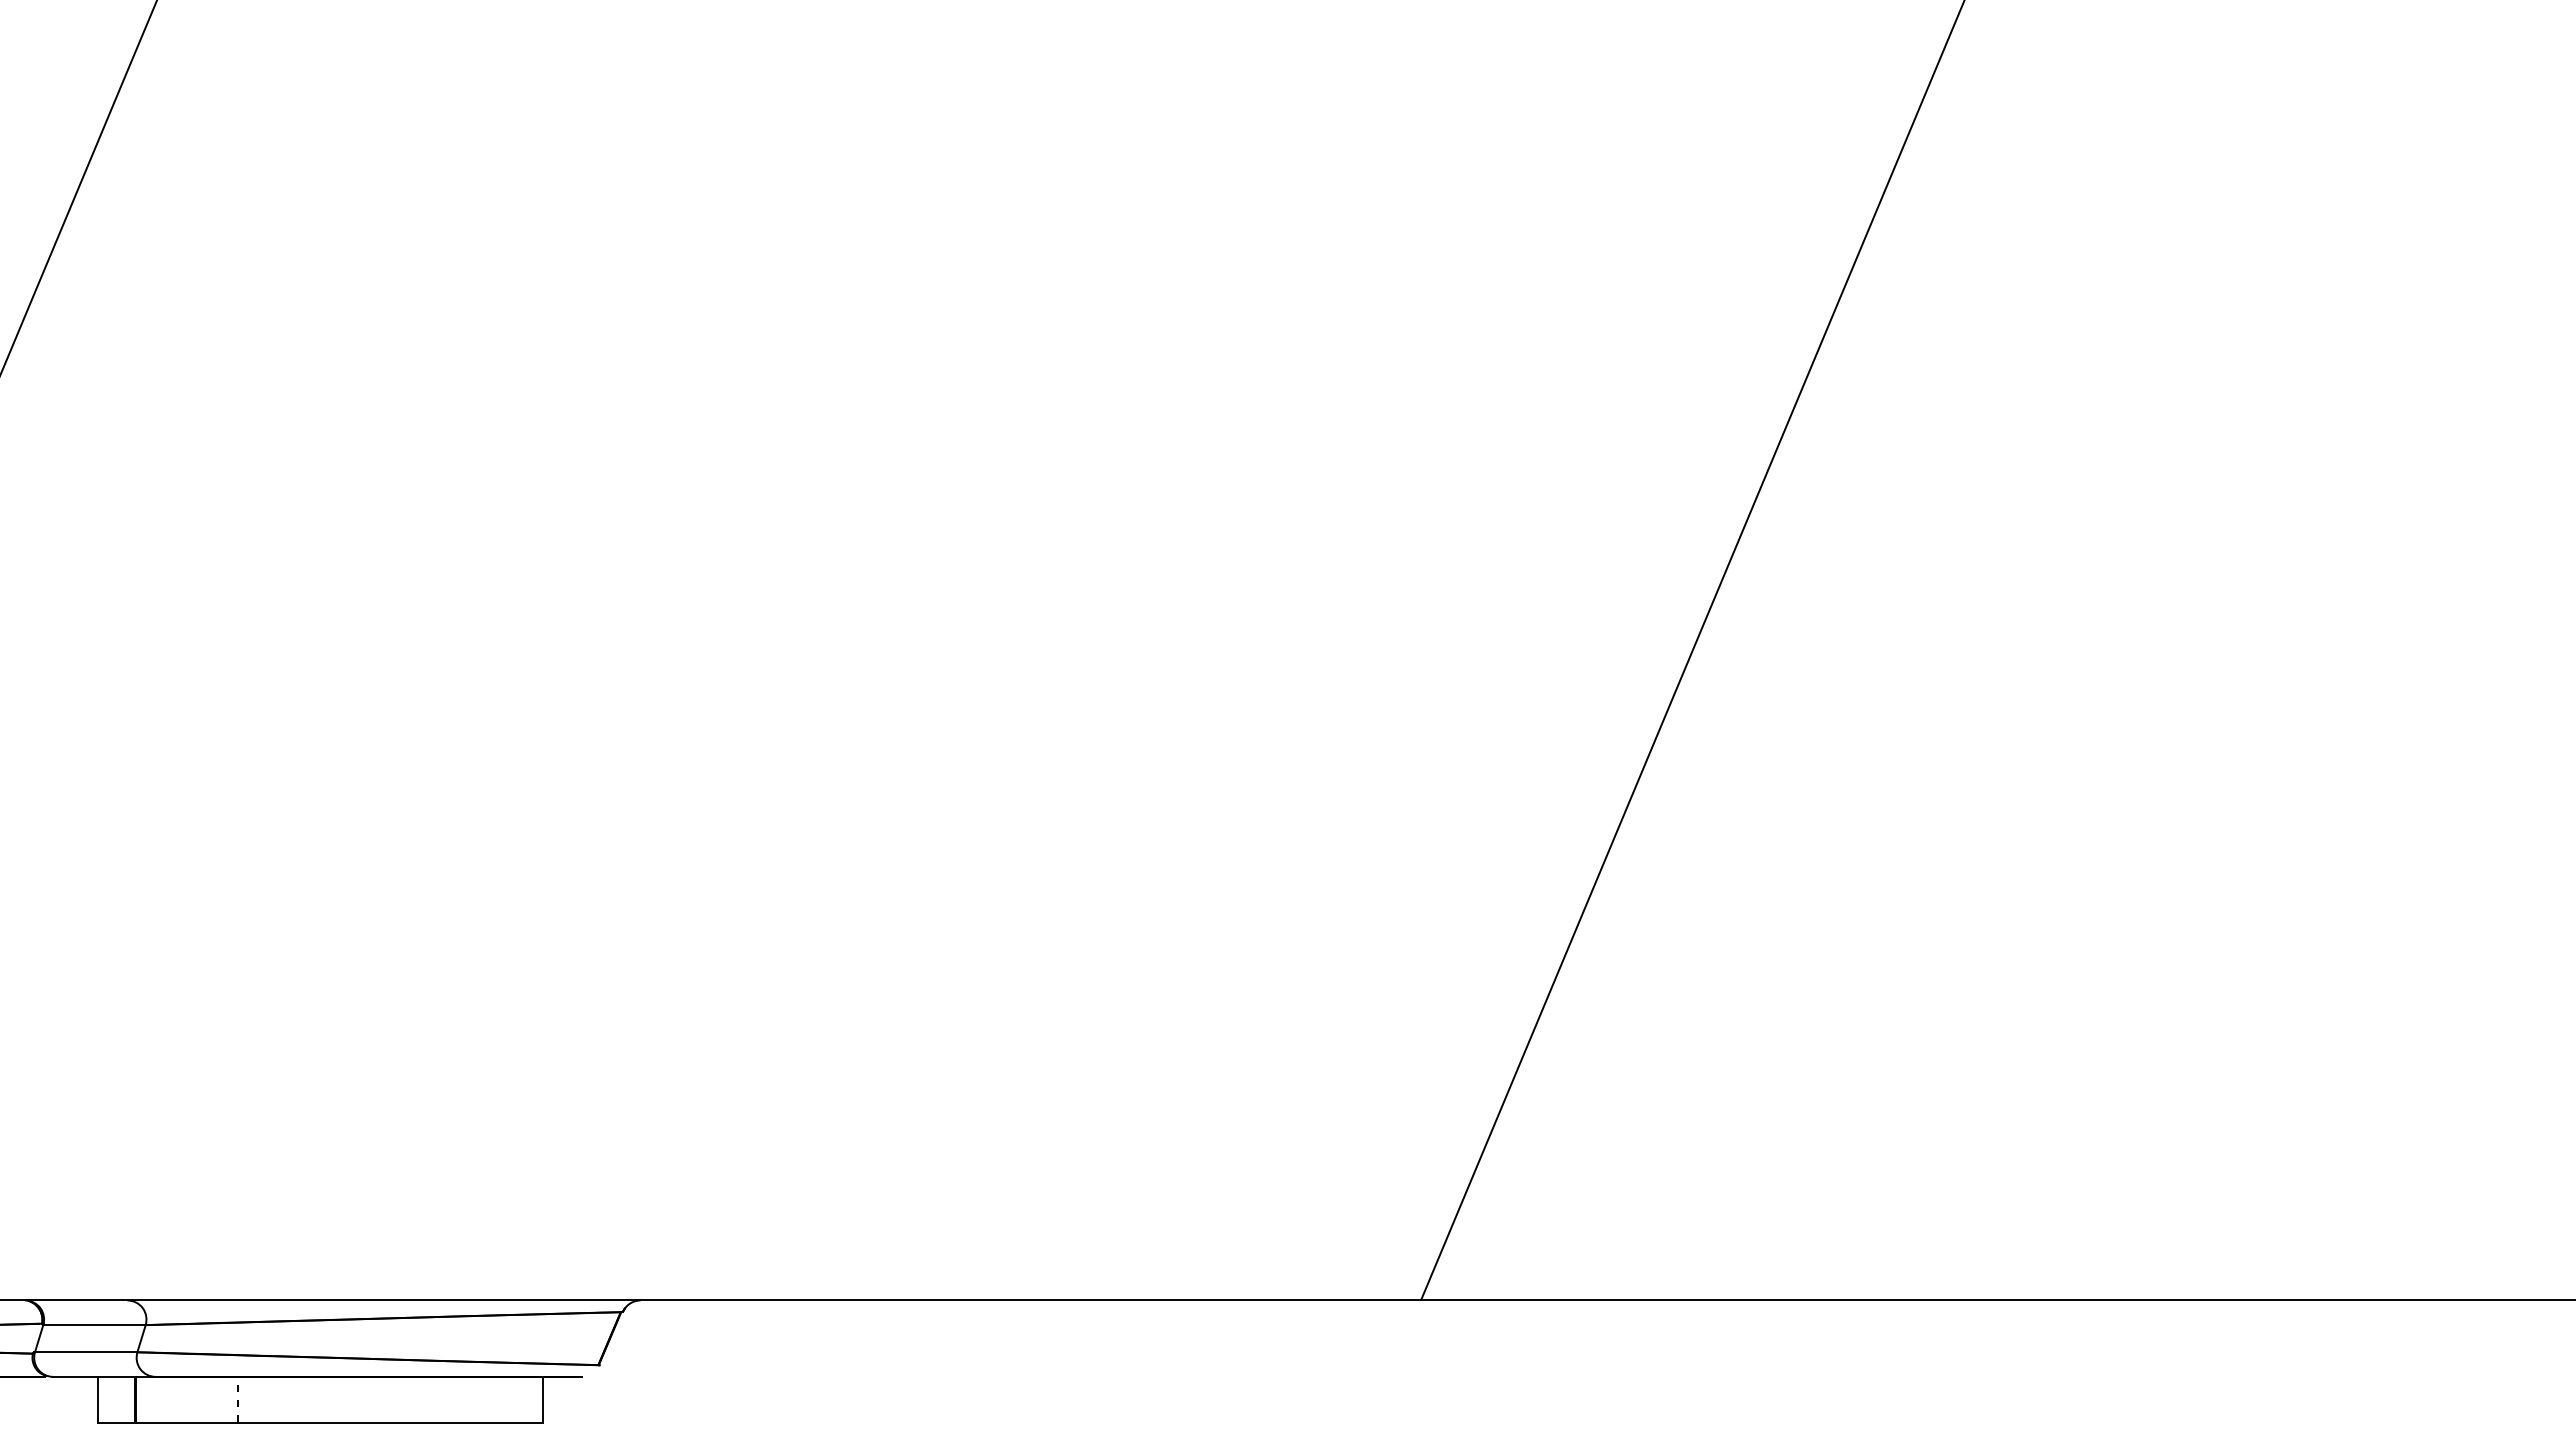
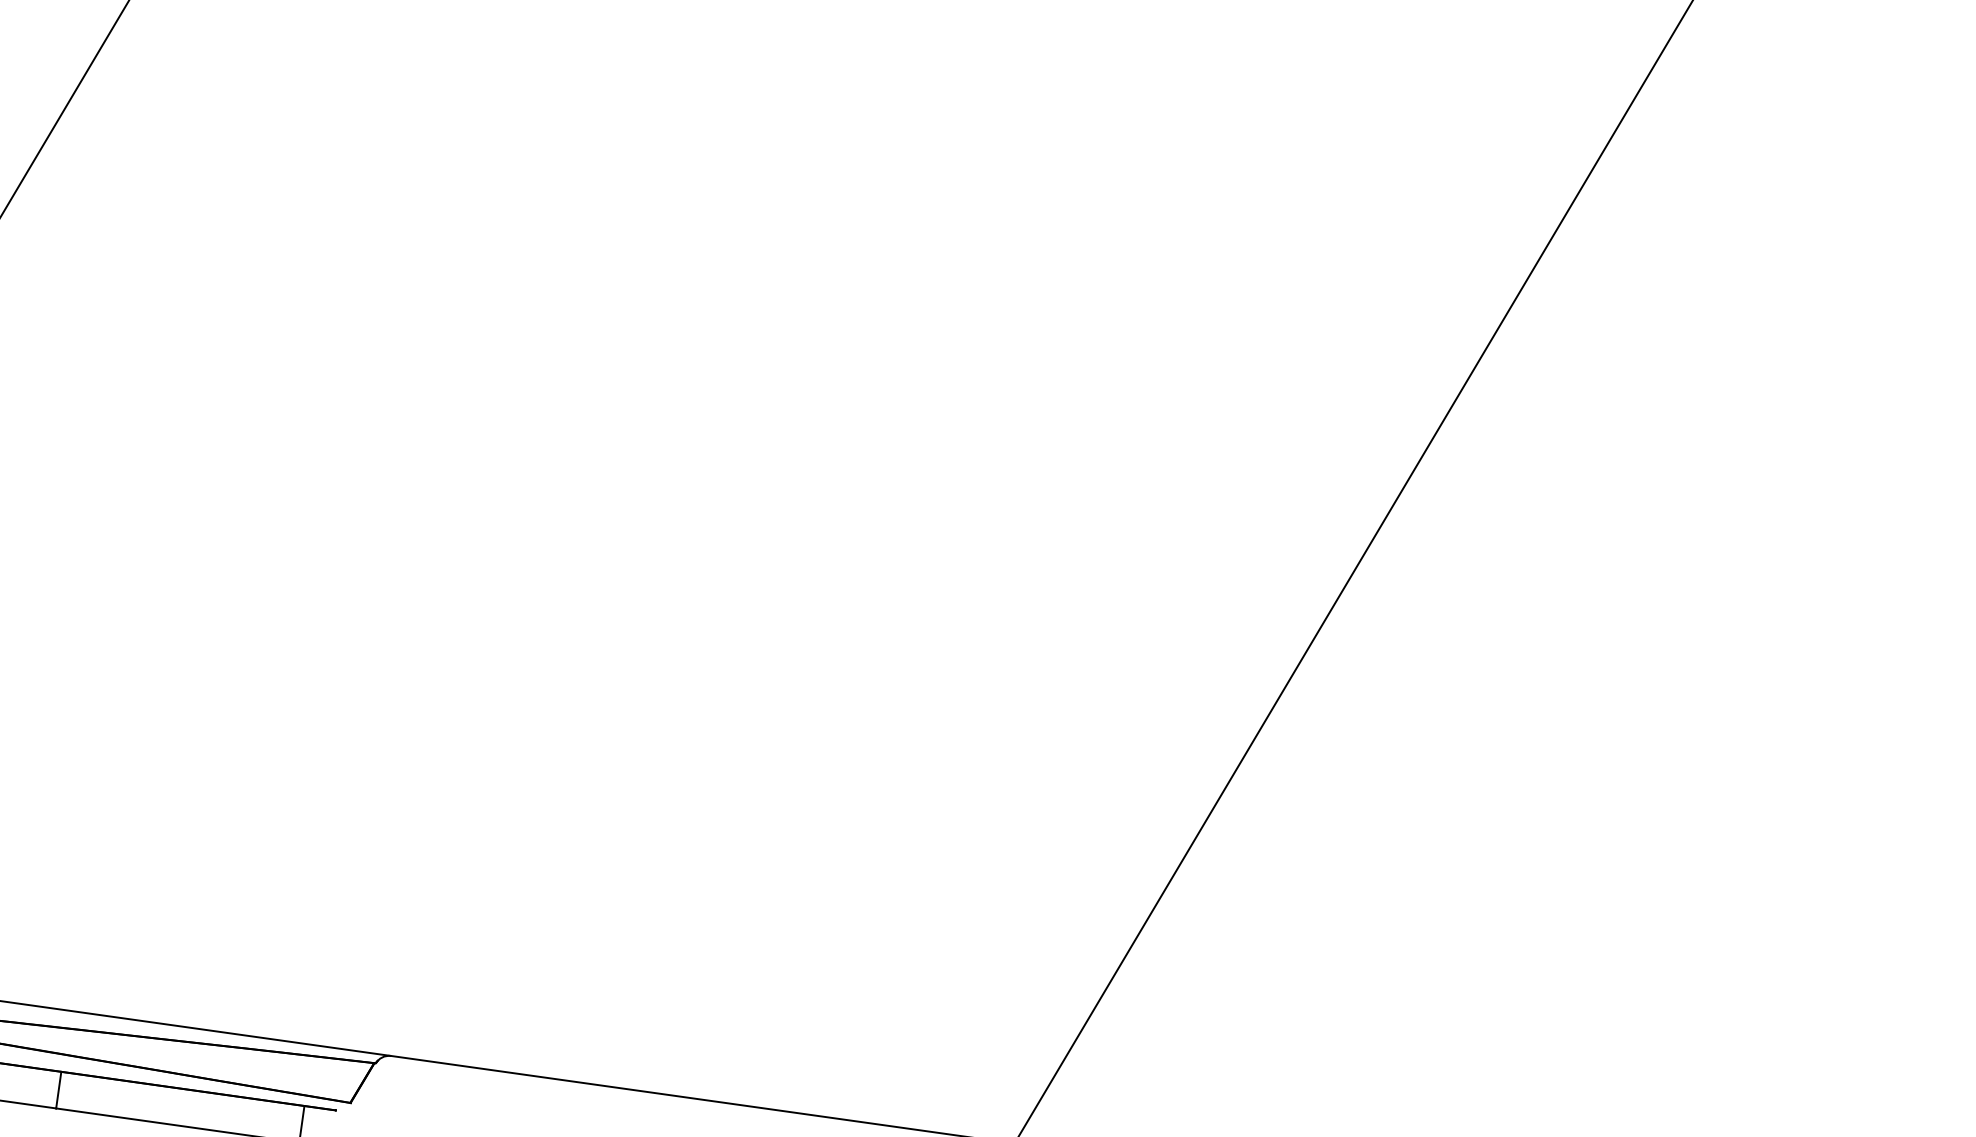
line: (238, 1399) -> (59, 1089), dashed -> solid

